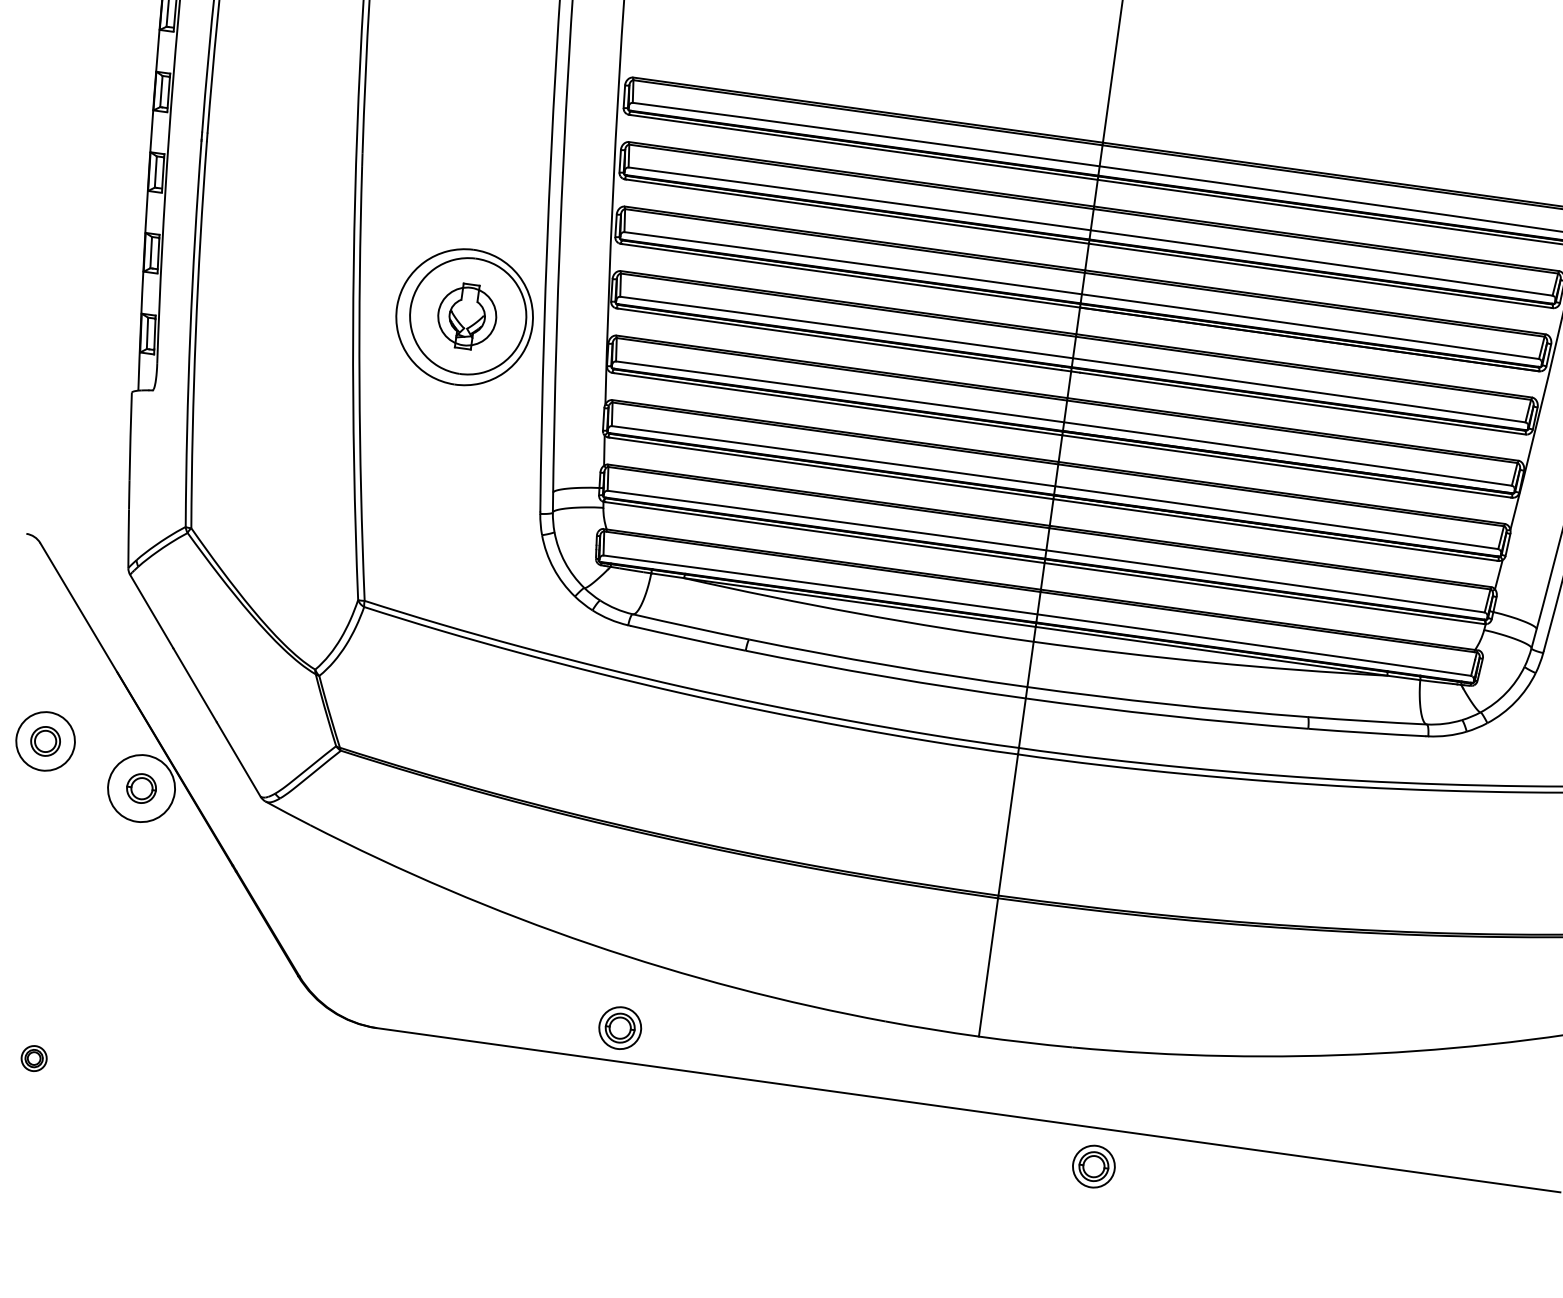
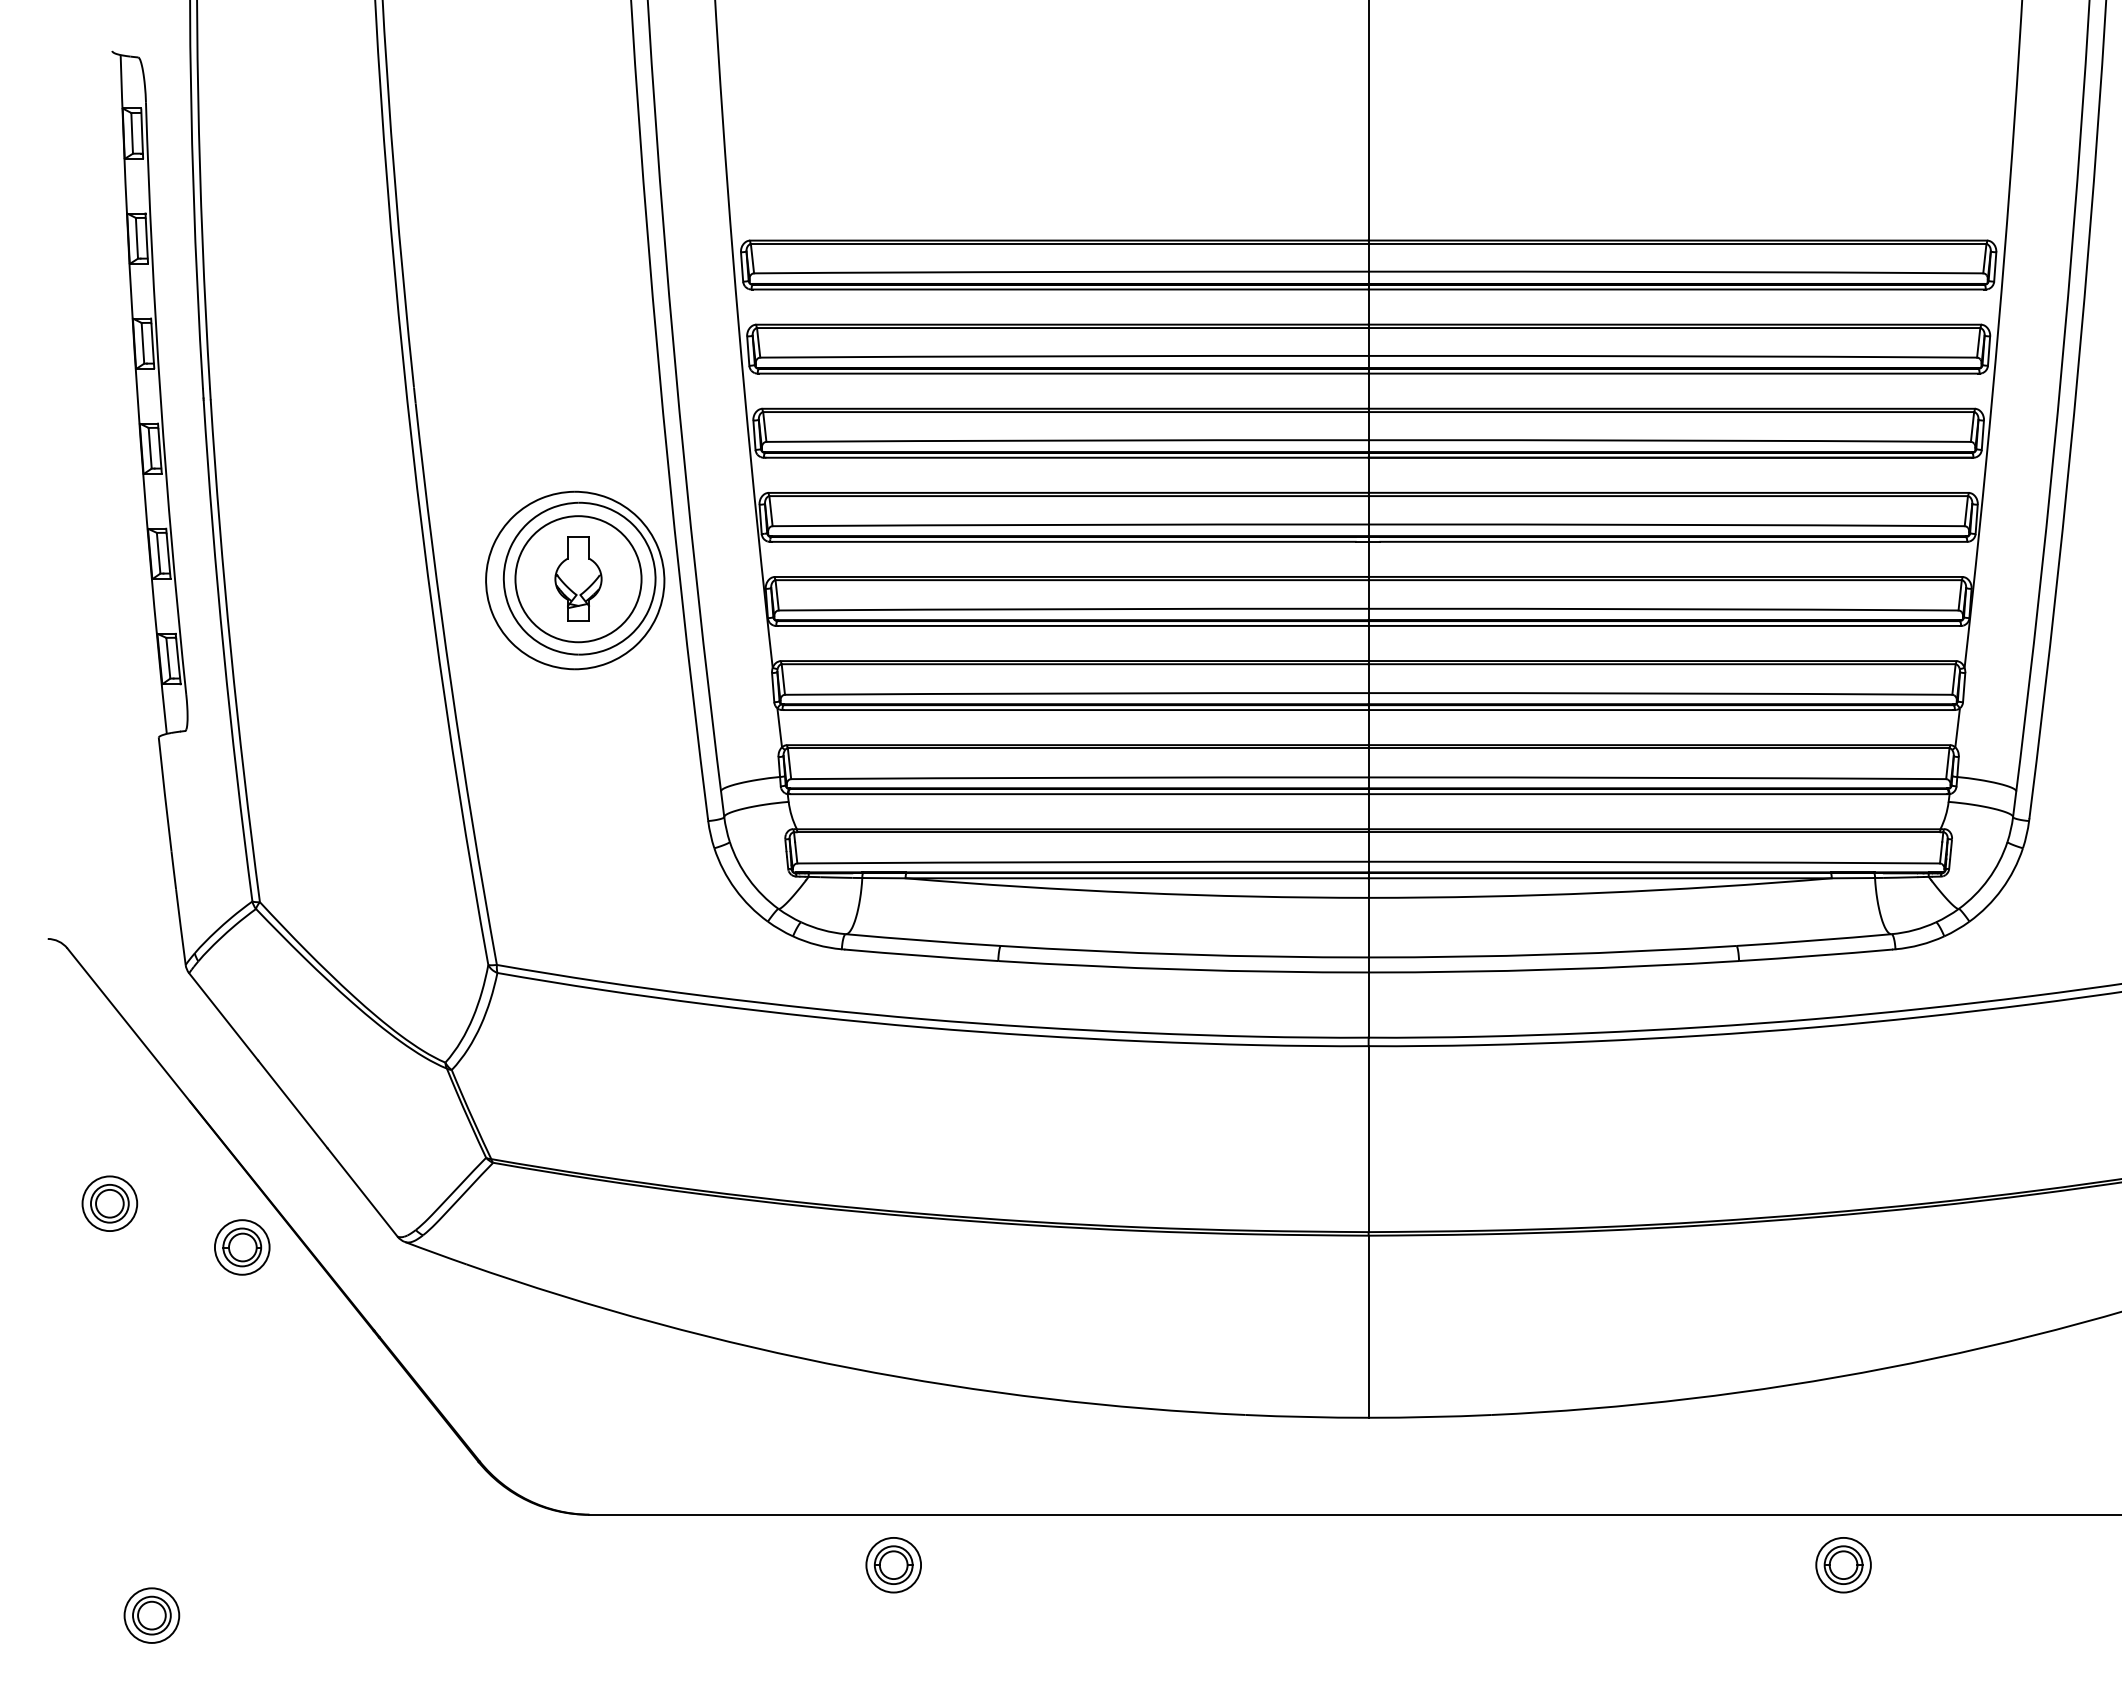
circle: (467, 316) -> (578, 579), size x1.67
circle: (45, 741) -> (109, 1203), size x0.71
circle: (140, 788) -> (241, 1247), size x0.62
part: (620, 1028) -> (893, 1565), moved
part: (33, 1058) -> (151, 1615), size x1.67
part: (1093, 1166) -> (1843, 1565), moved

